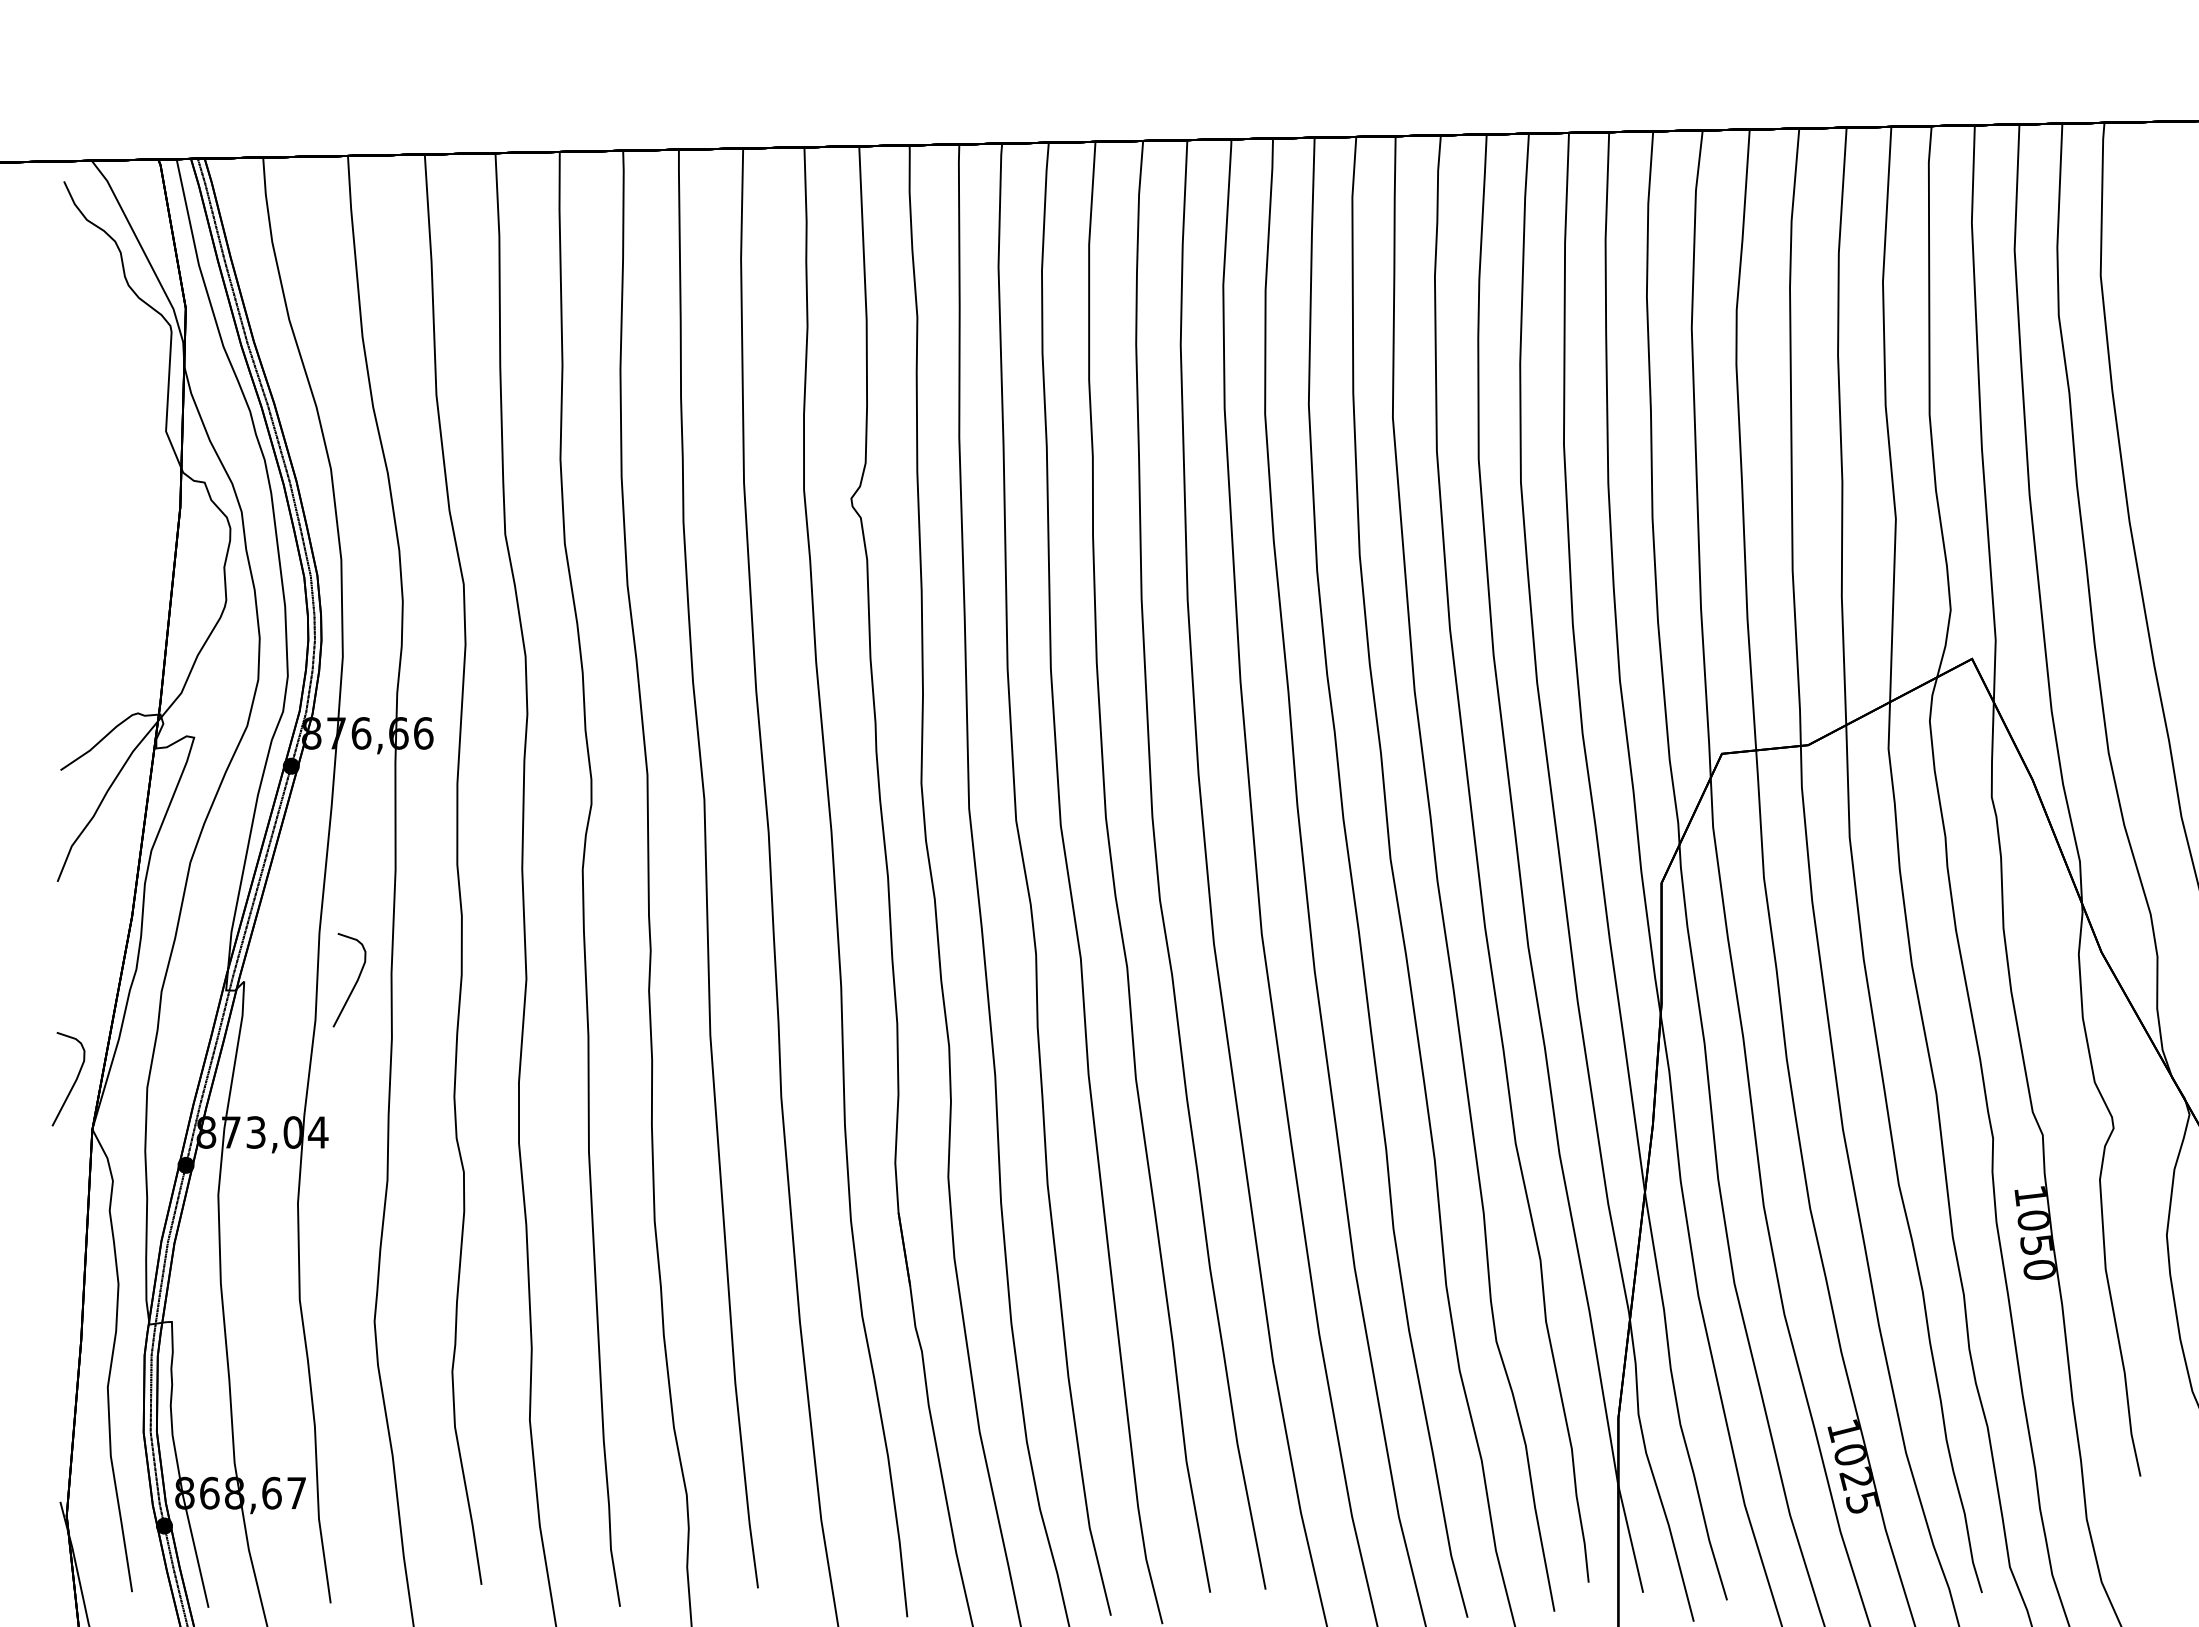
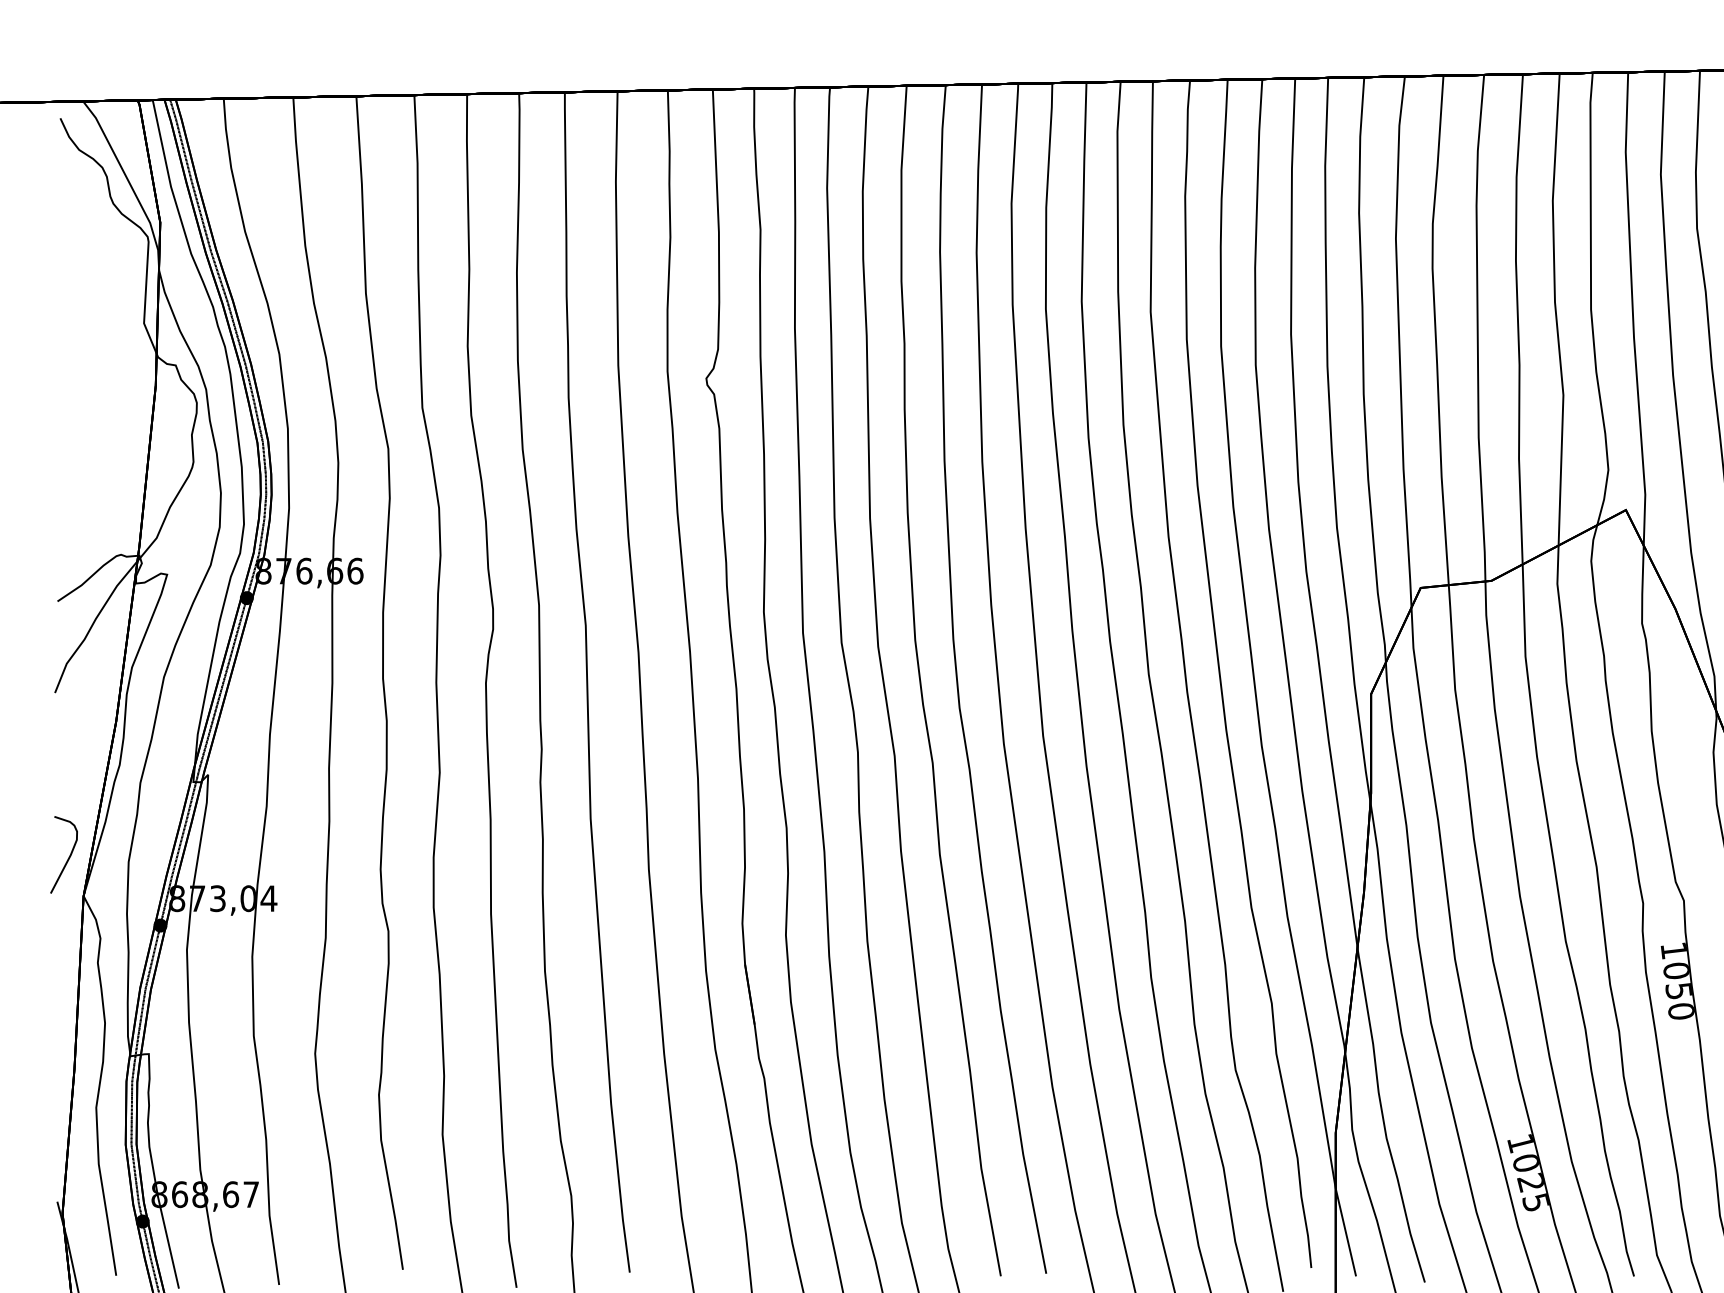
curve: (355, 982) -> (299, 775), removed

